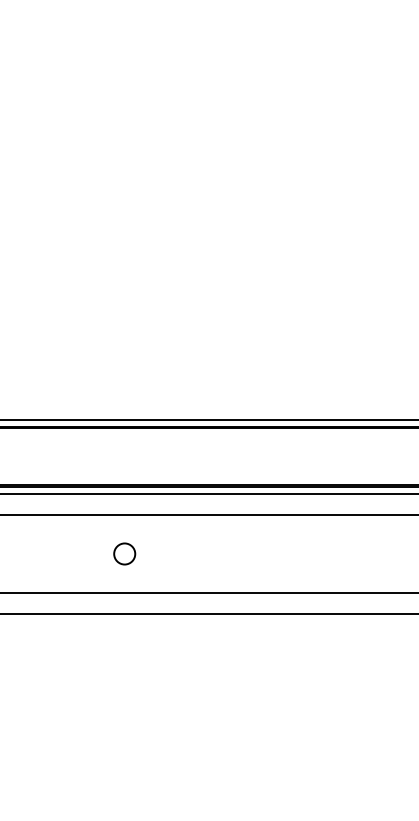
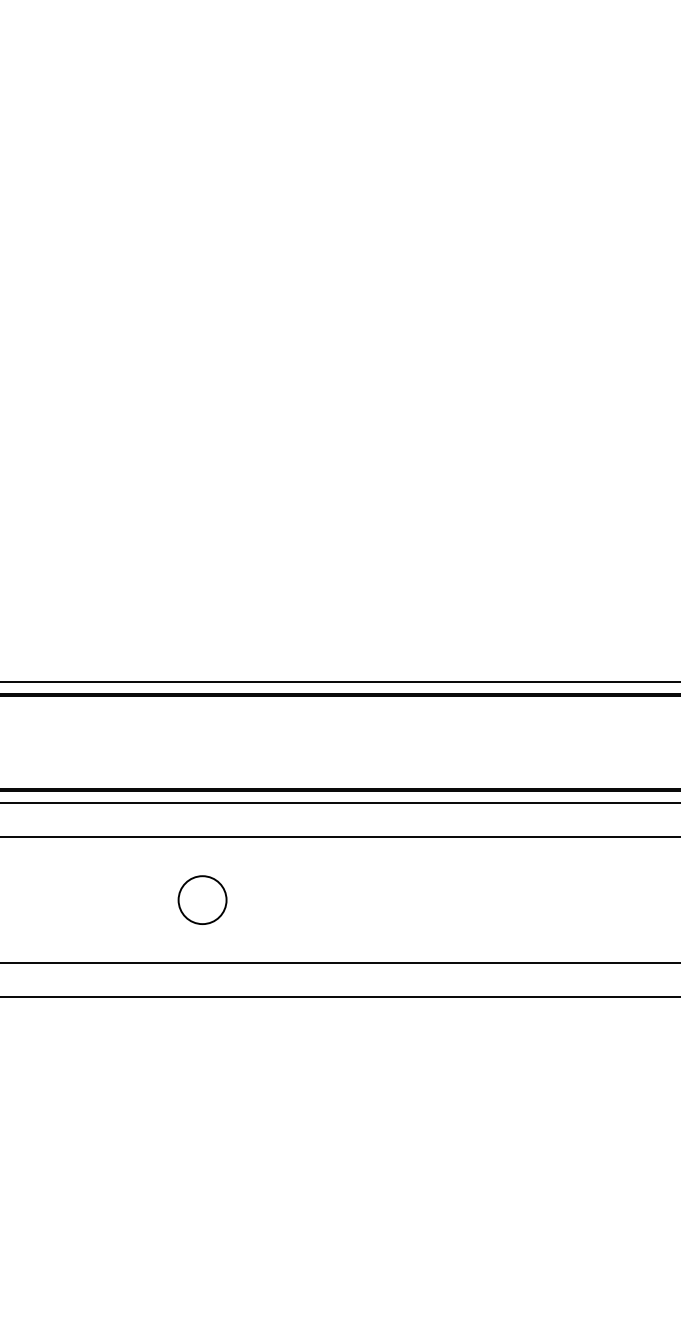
circle: (124, 553) -> (202, 899), size x1.4

